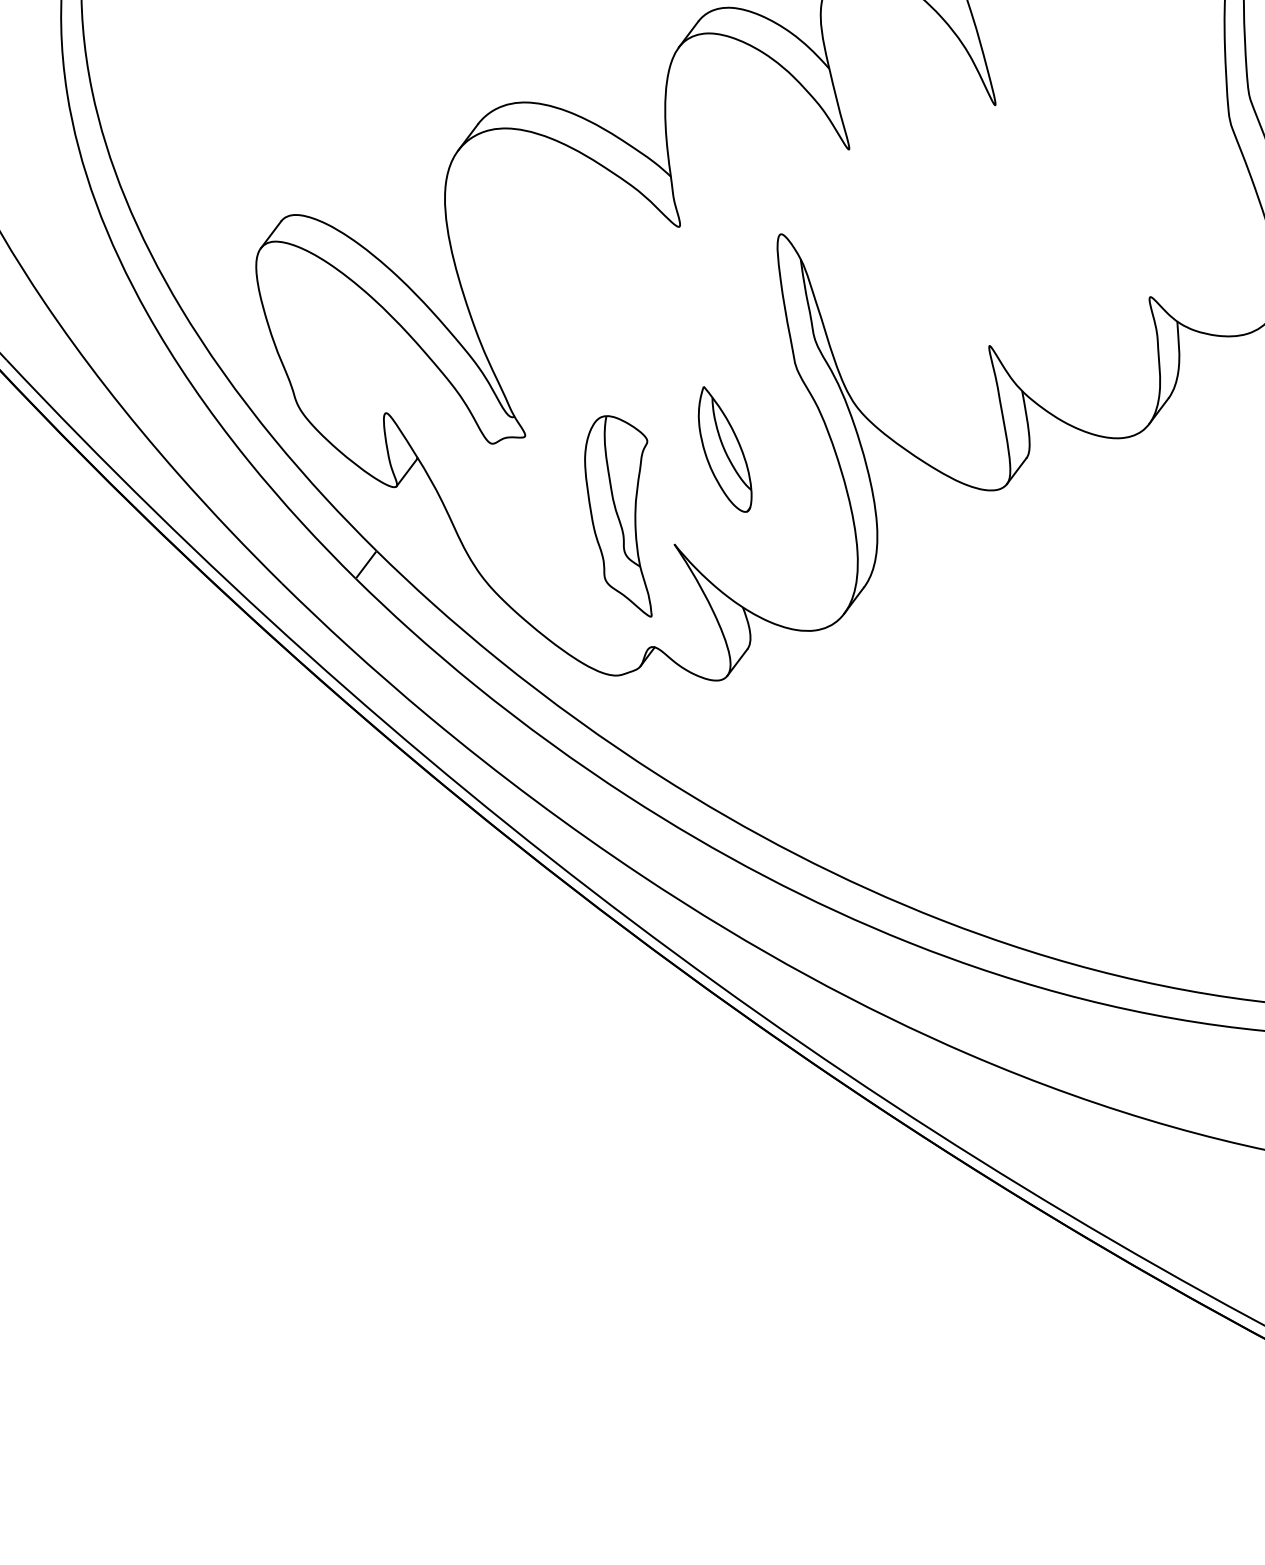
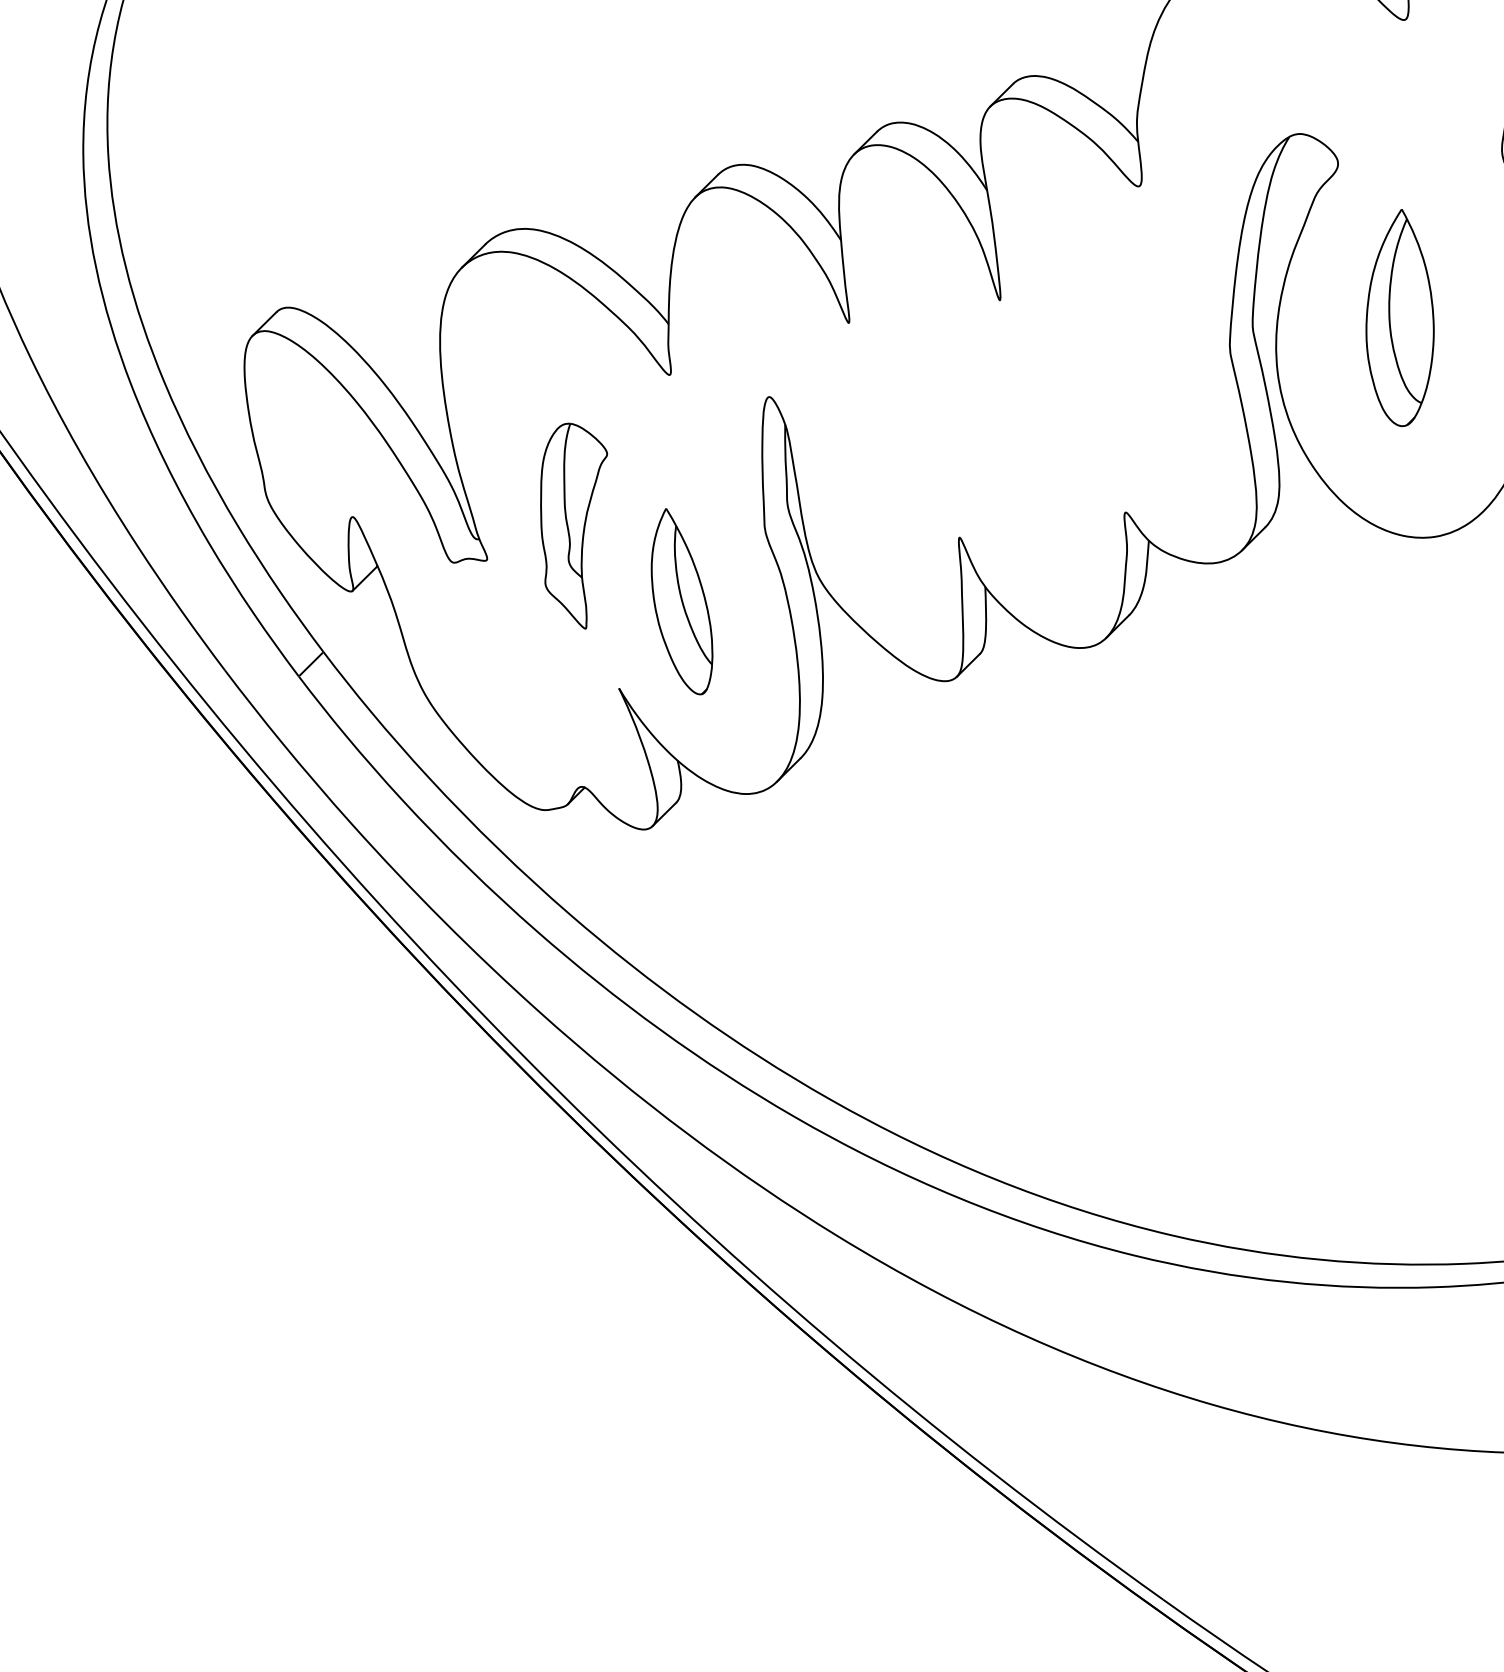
part: (723, 449) -> (681, 601), size x1.43
part: (625, 516) -> (574, 525), moved

